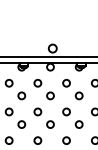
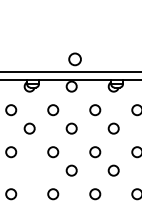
circle: (21, 124) -> (29, 170), removed

